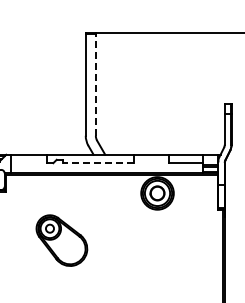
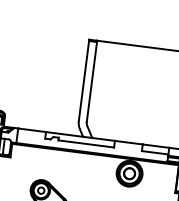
line: (95, 85) -> (91, 82), dashed -> solid
line: (98, 163) -> (86, 144), dashed -> solid

